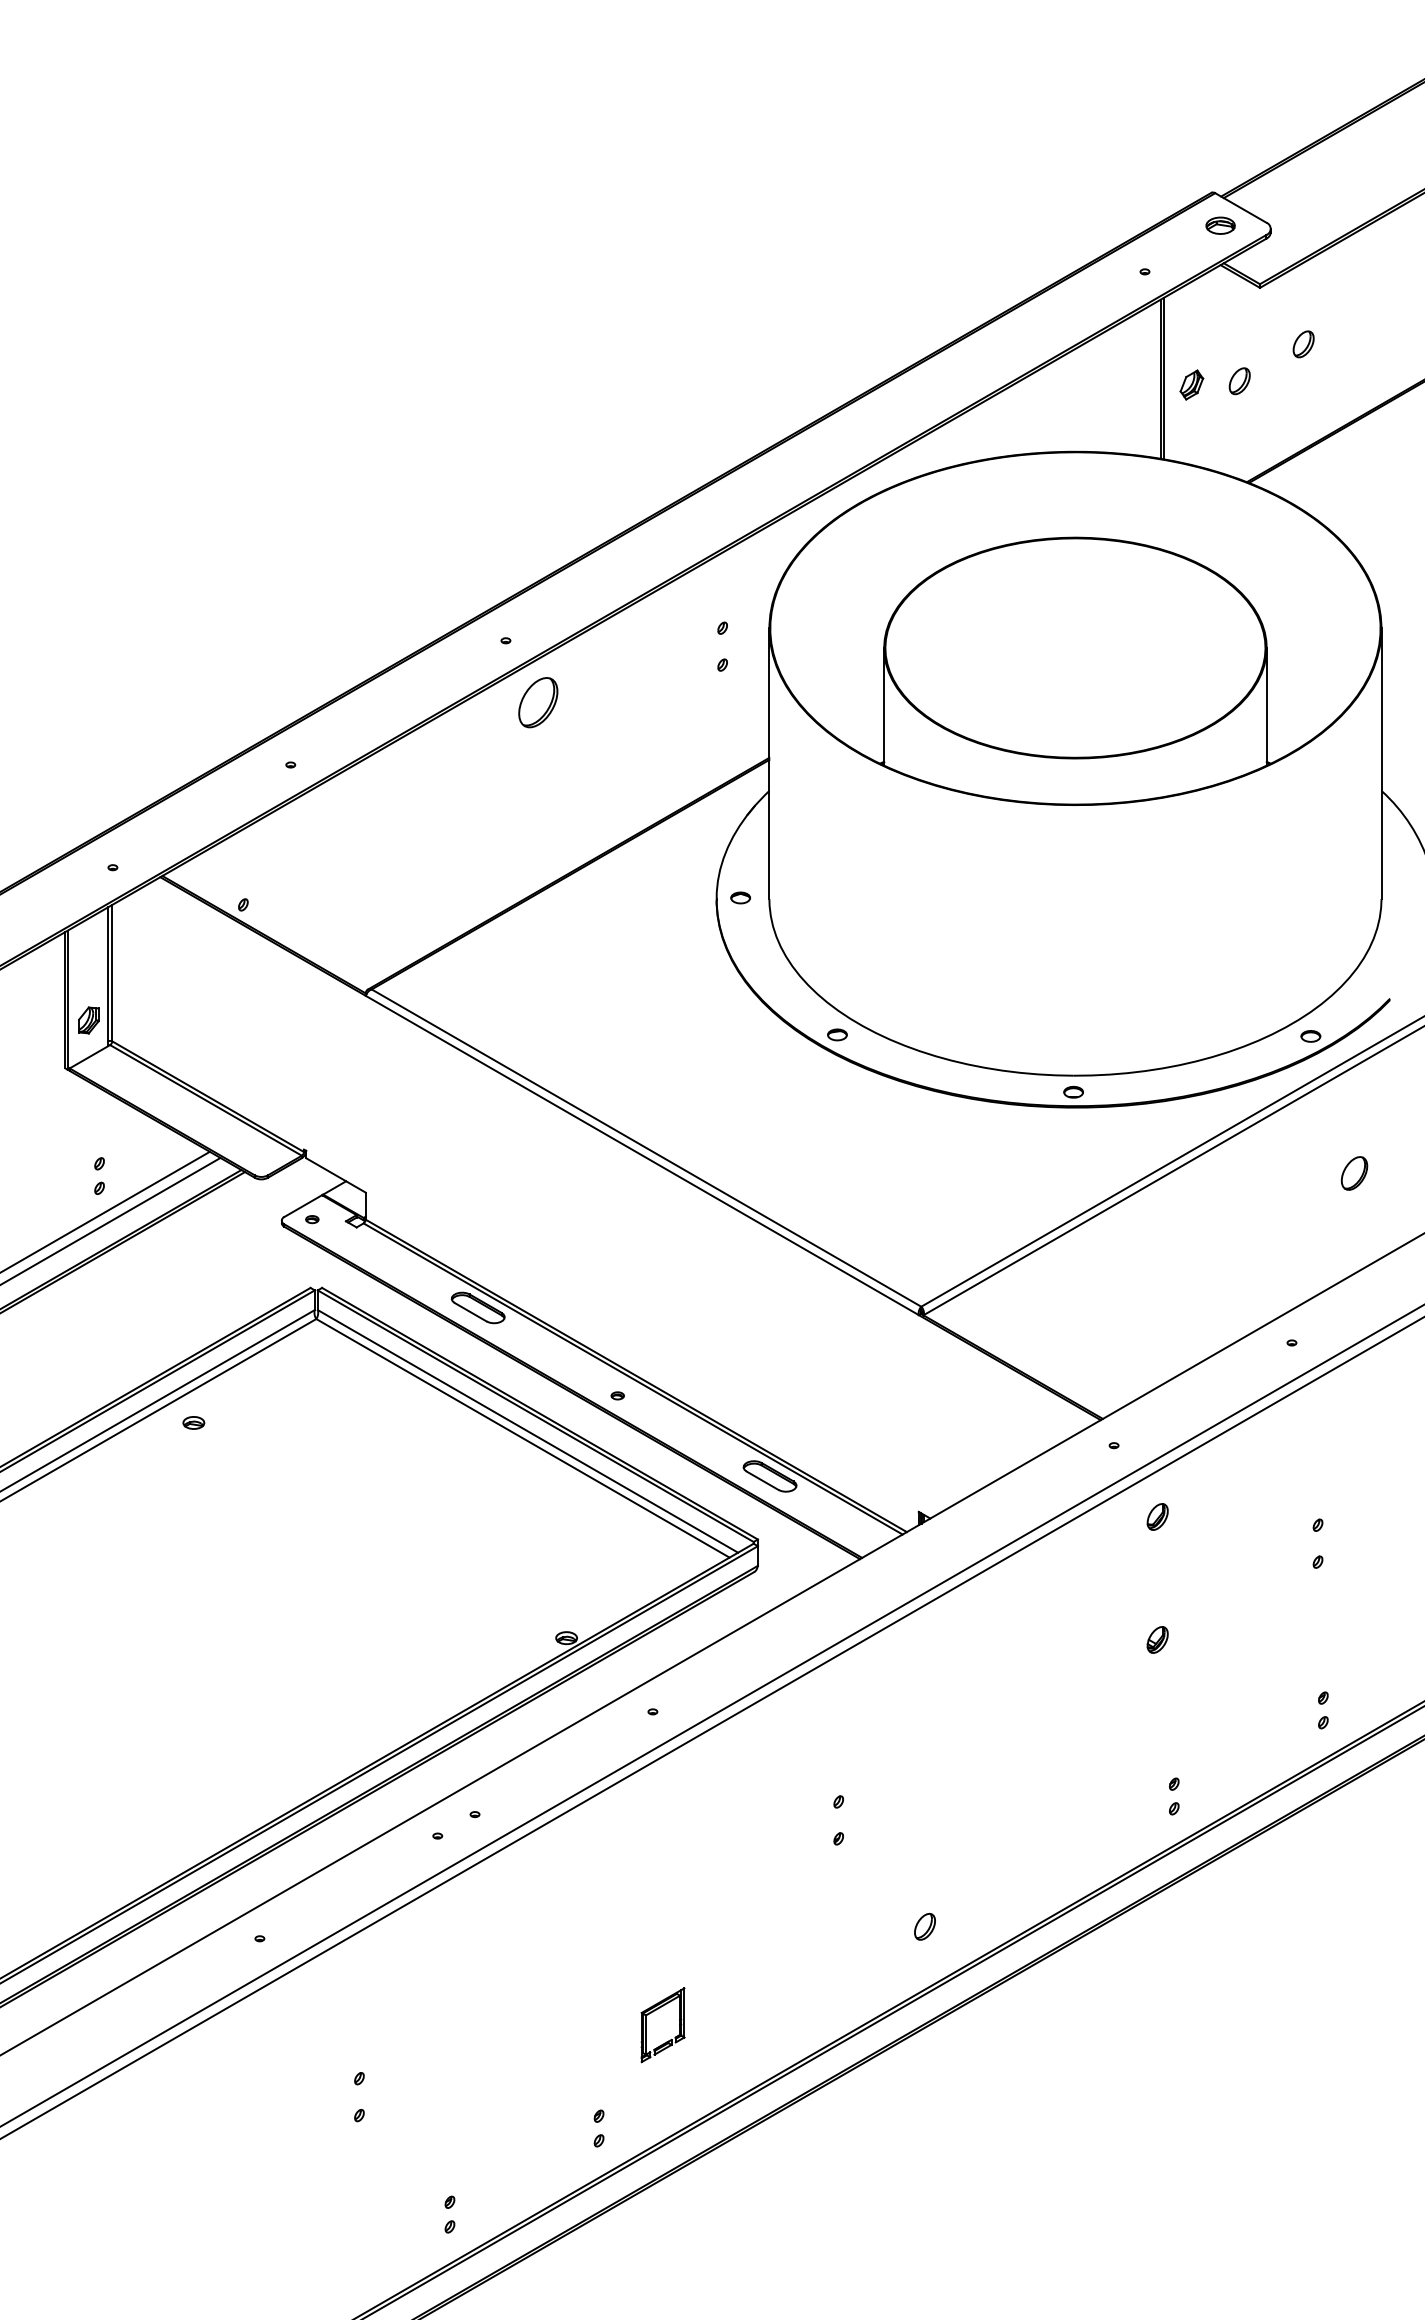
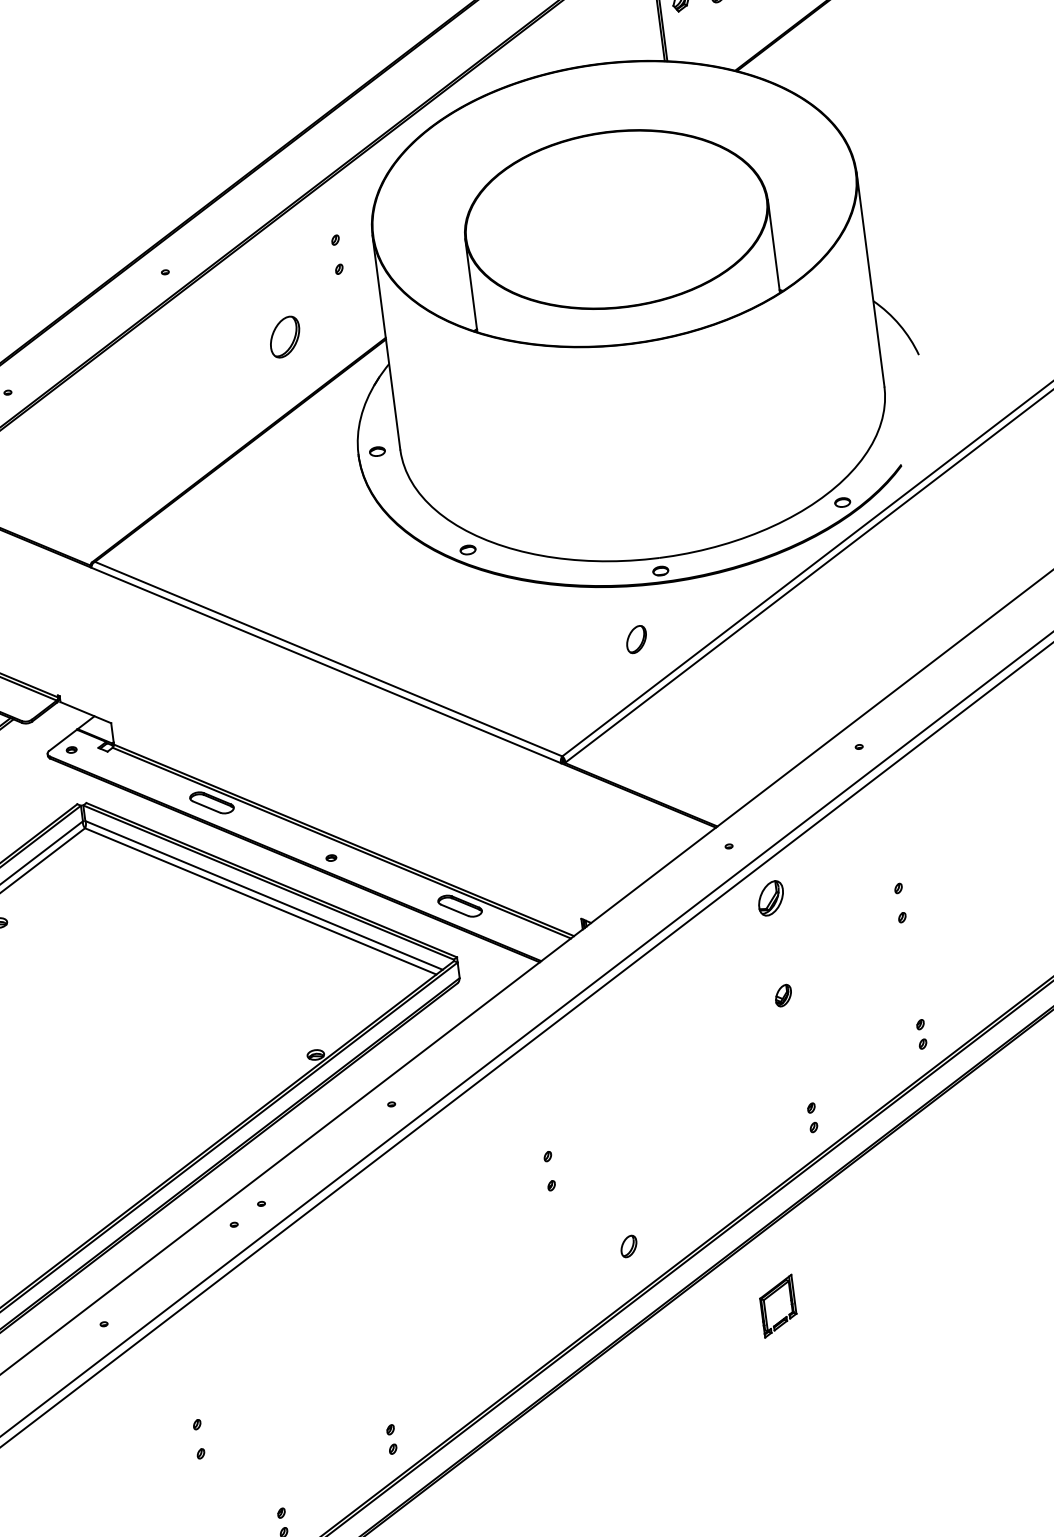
part: (538, 702) -> (285, 336), moved
part: (1354, 1173) -> (636, 639), moved
part: (1157, 1516) -> (770, 898), size x1.6
part: (653, 2012) -> (769, 1297), moved

